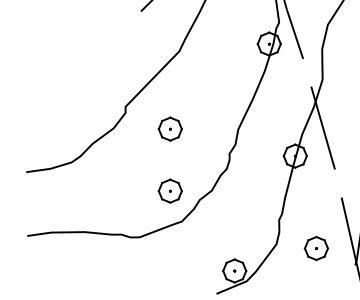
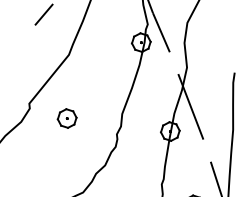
part: (169, 190) -> (70, 168), removed

